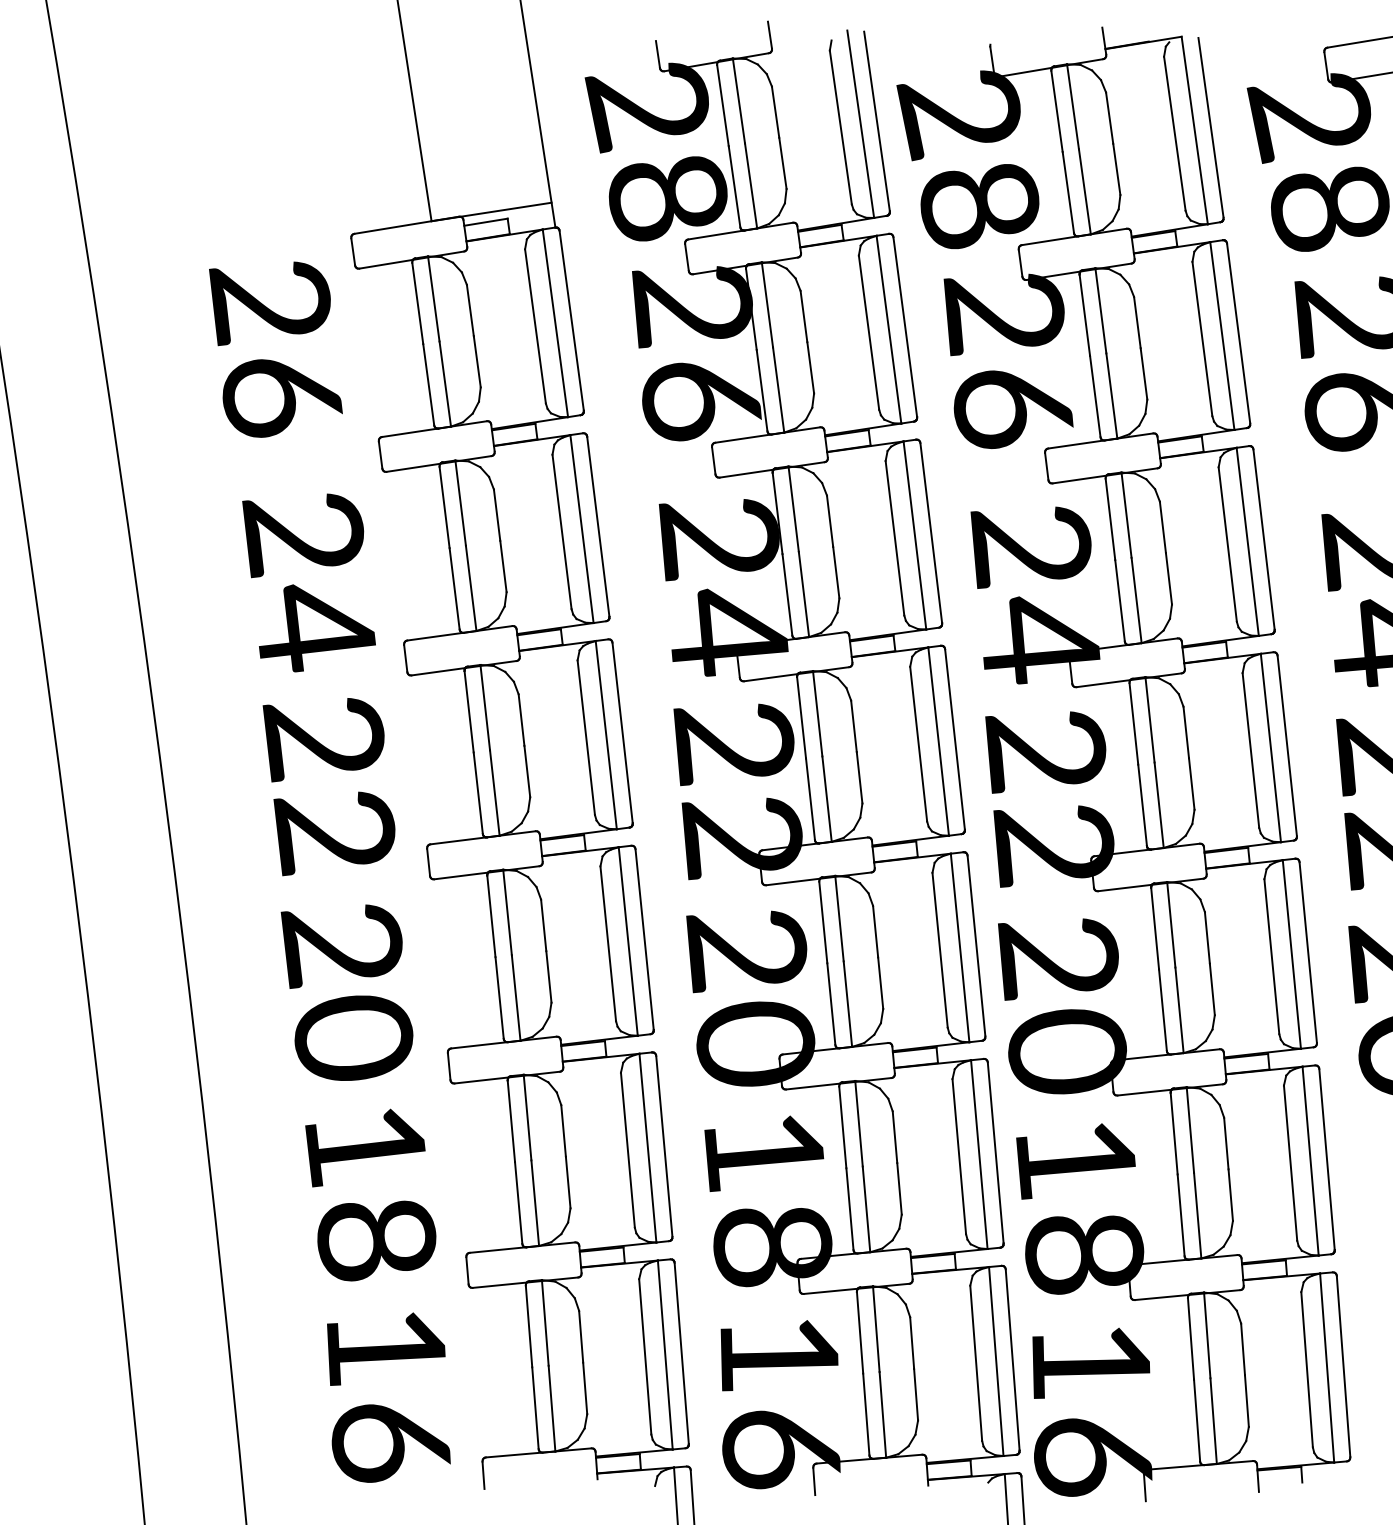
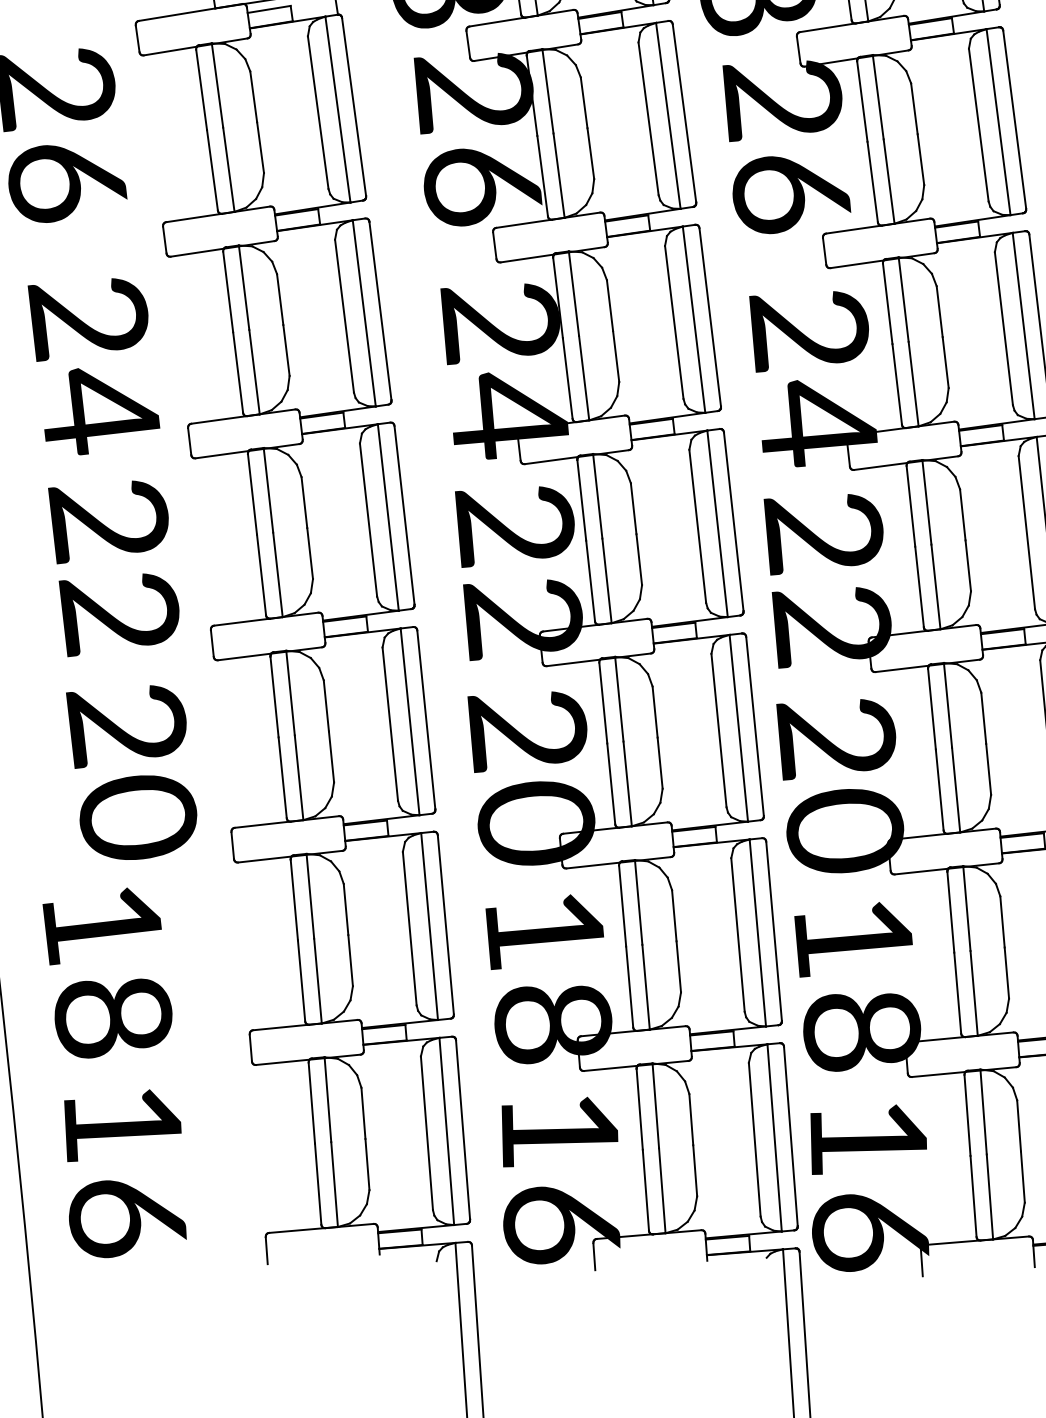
text: (370, 1194) -> (107, 972), moved
text: (388, 1397) -> (125, 1173), moved

